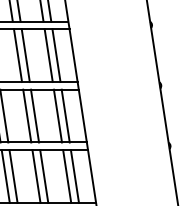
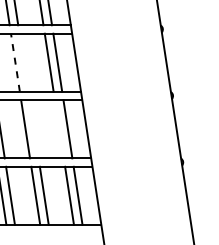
line: (18, 55) -> (15, 62), solid -> dashed
line: (25, 55) -> (23, 62), removed
line: (34, 116) -> (33, 129), removed
line: (57, 116) -> (58, 129), removed

